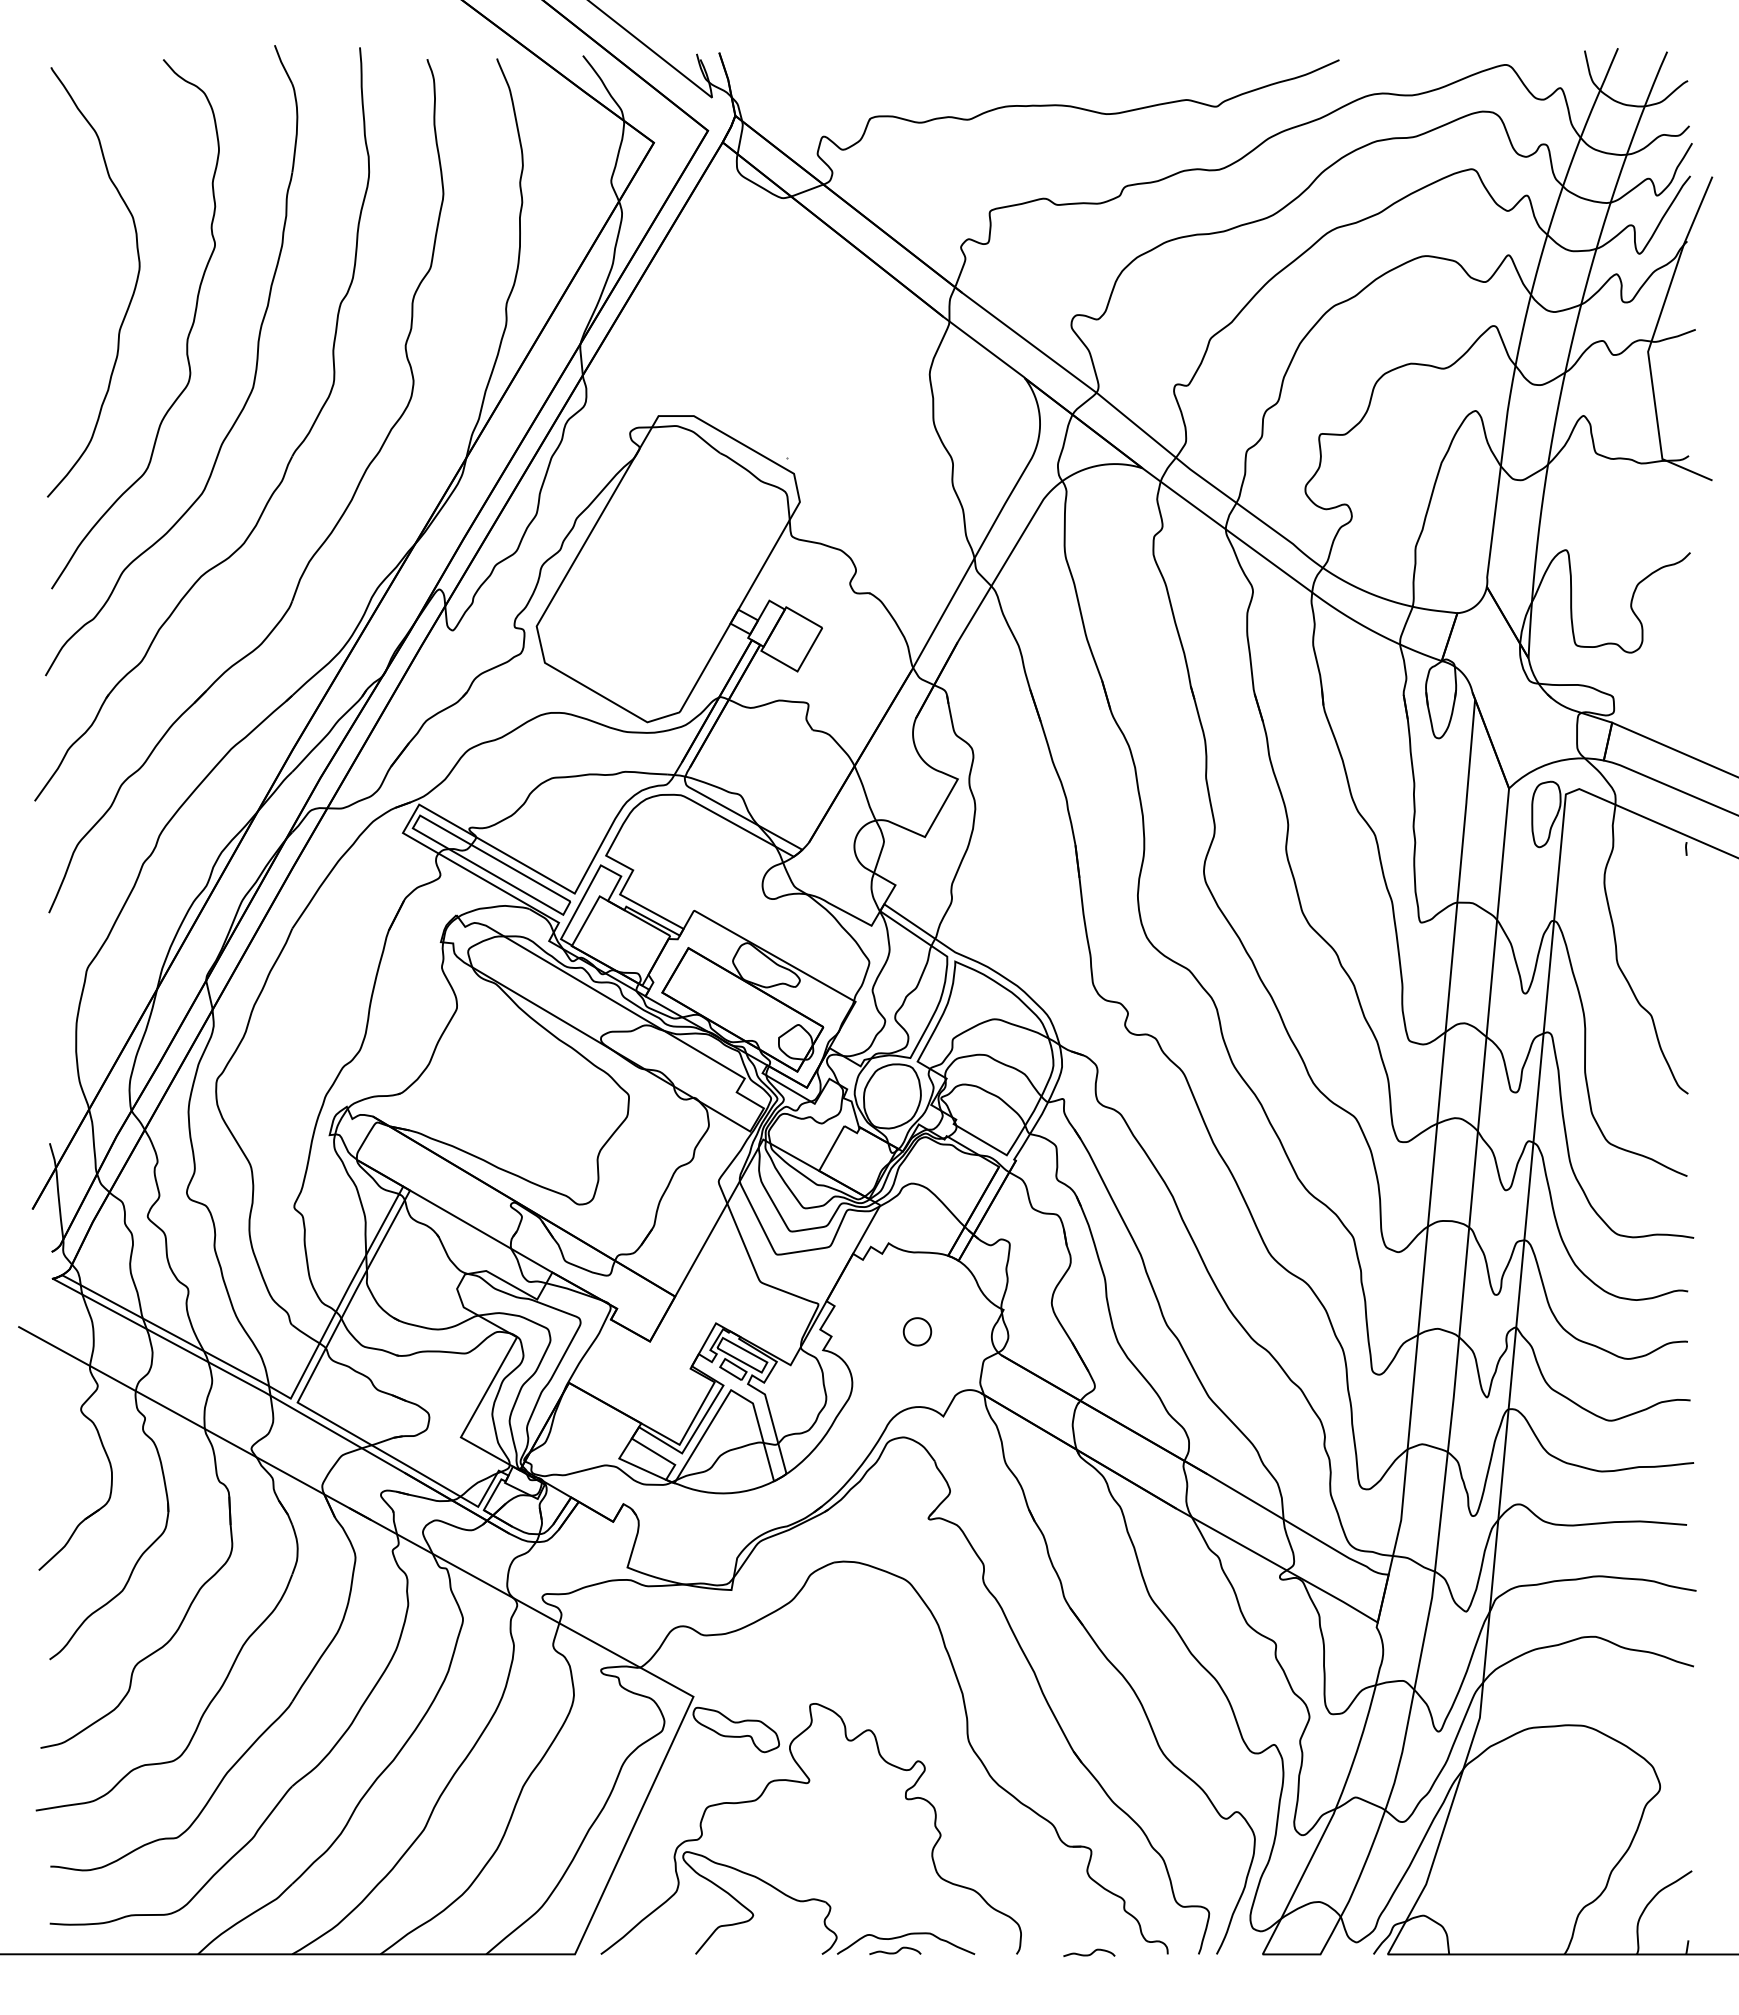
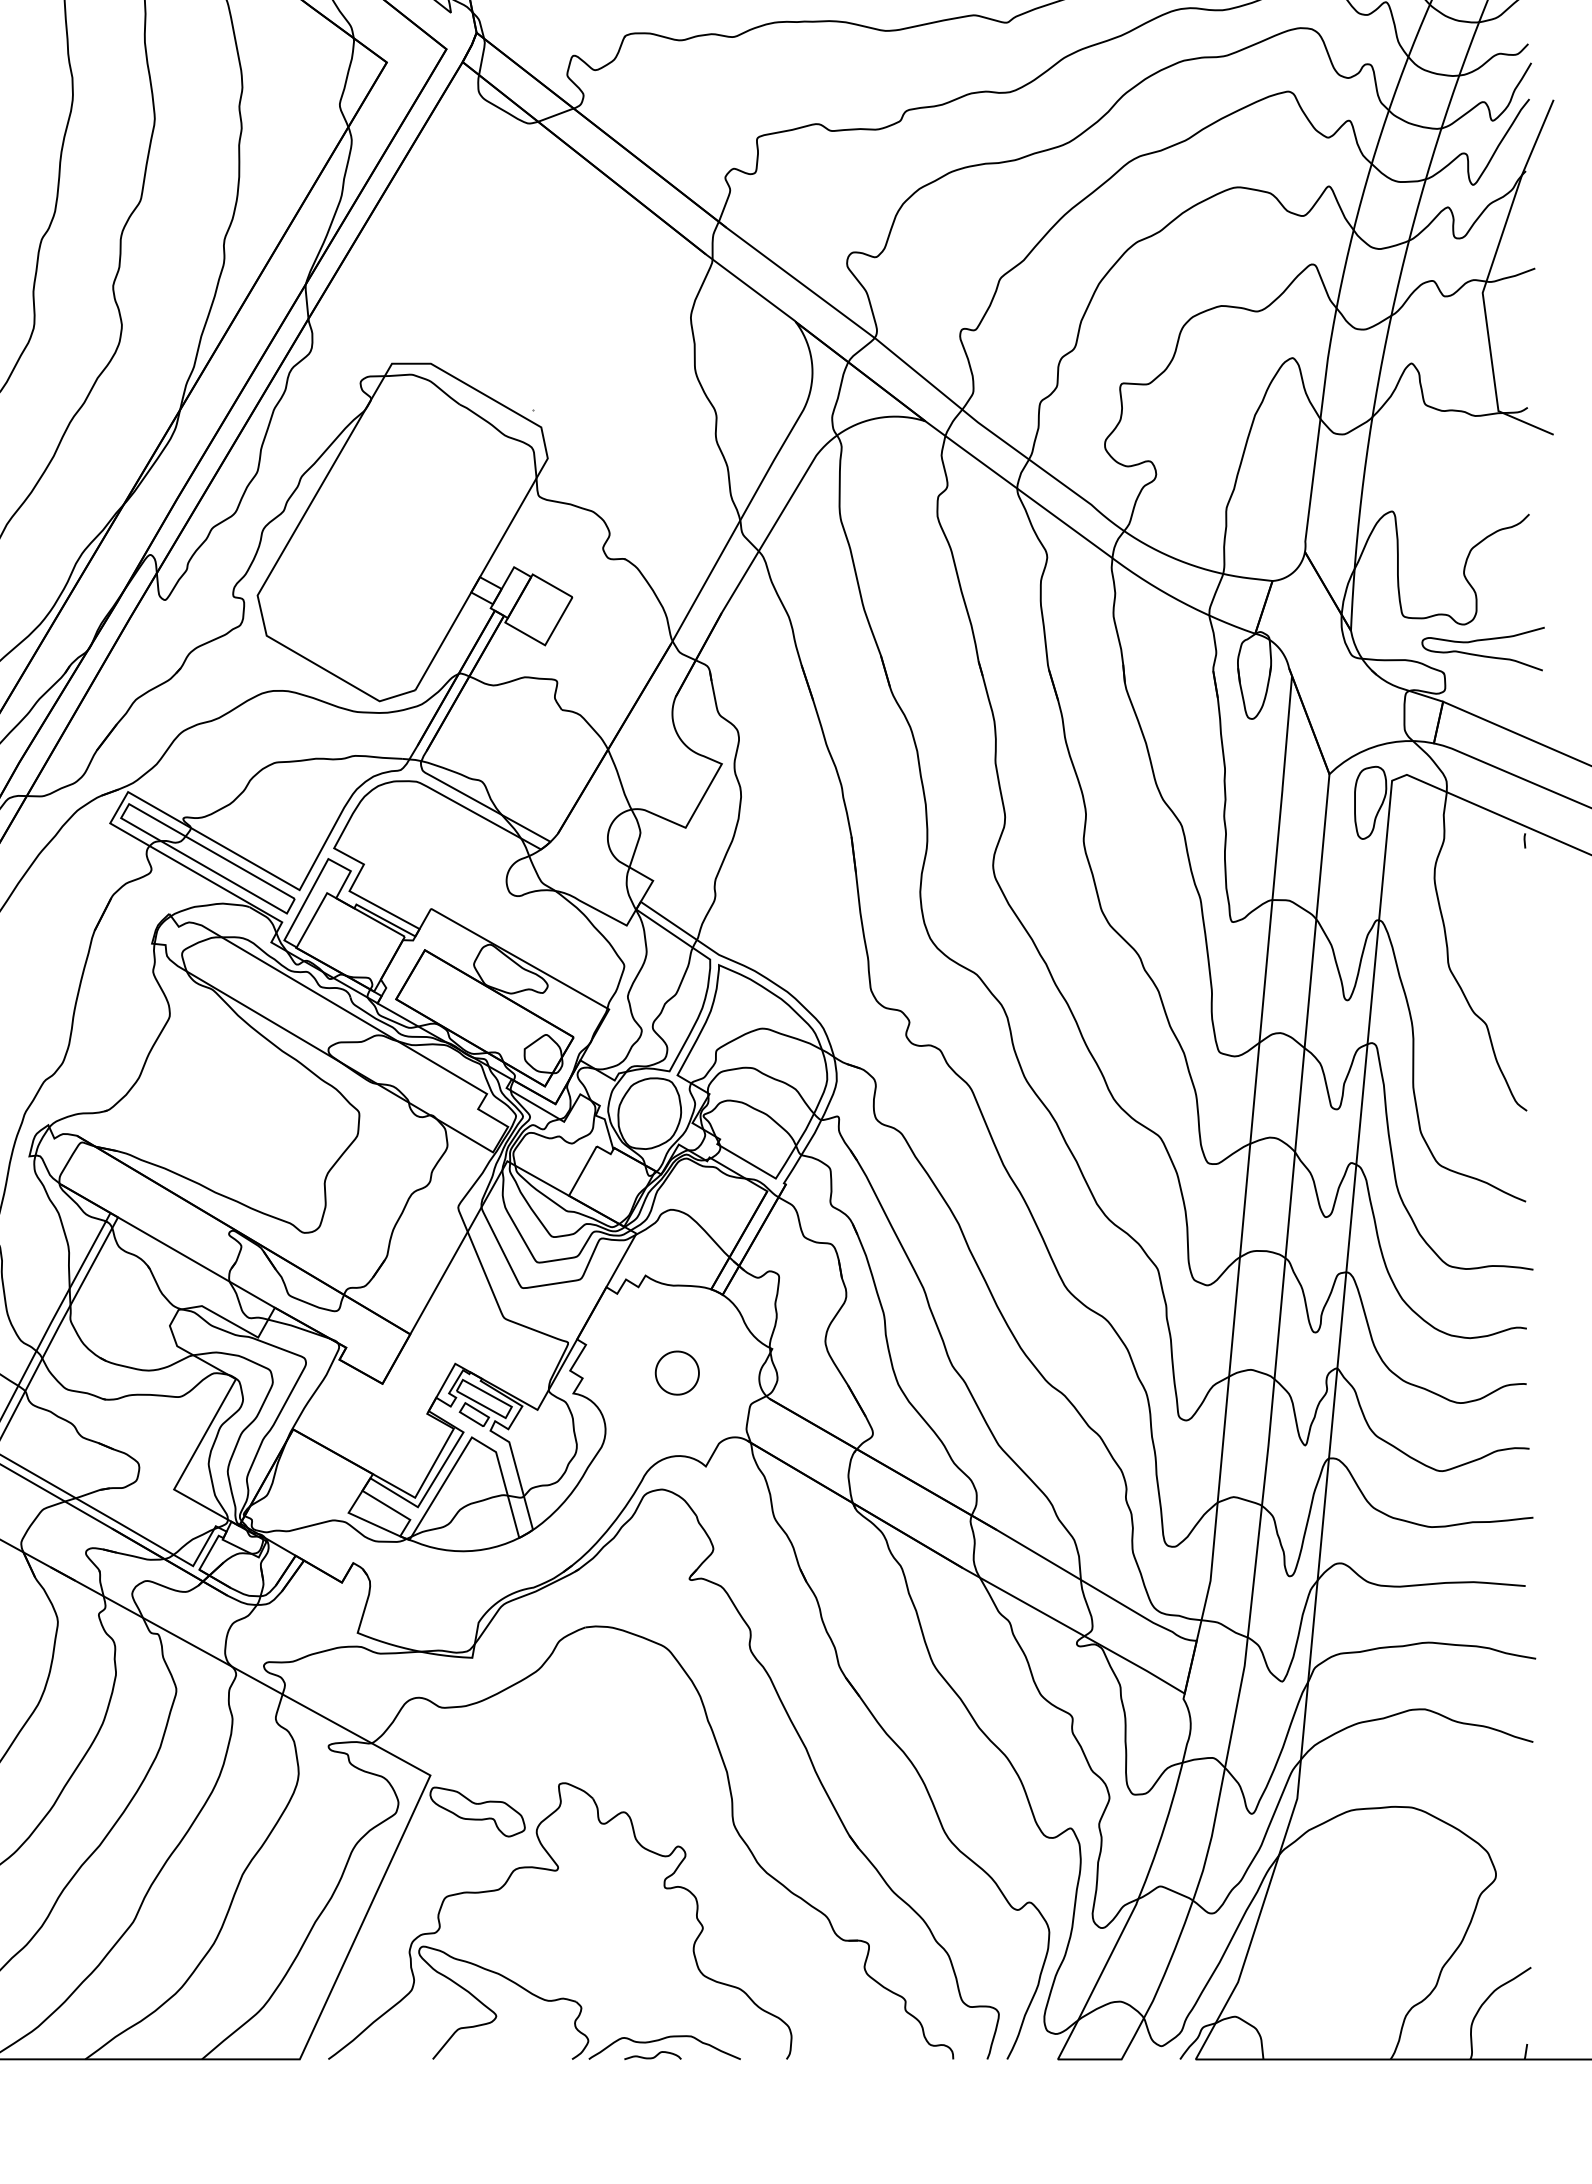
curve: (1648, 680) -> (1483, 655), added
part: (917, 1331) -> (677, 1372), size x1.43
curve: (1090, 1953) -> (868, 2058), removed

